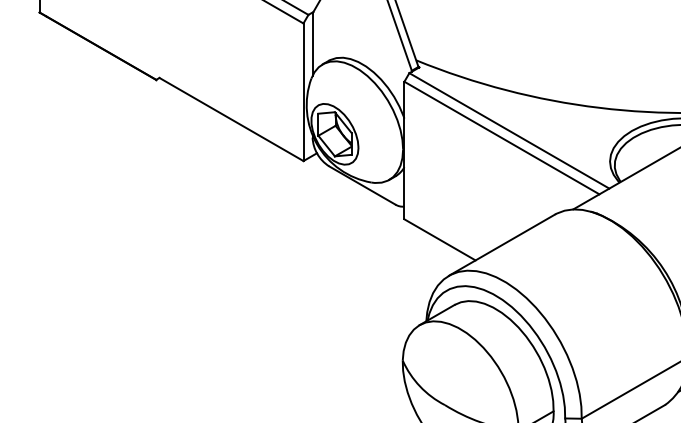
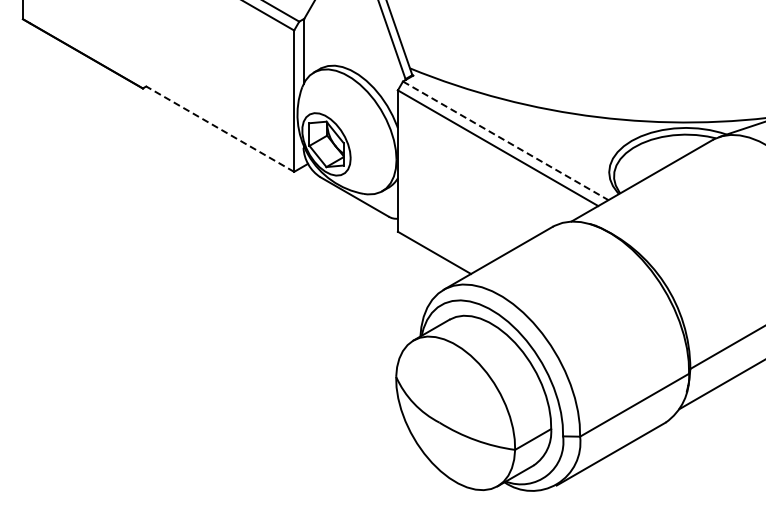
line: (230, 118) -> (219, 128), solid -> dashed
line: (509, 130) -> (505, 140), solid -> dashed

